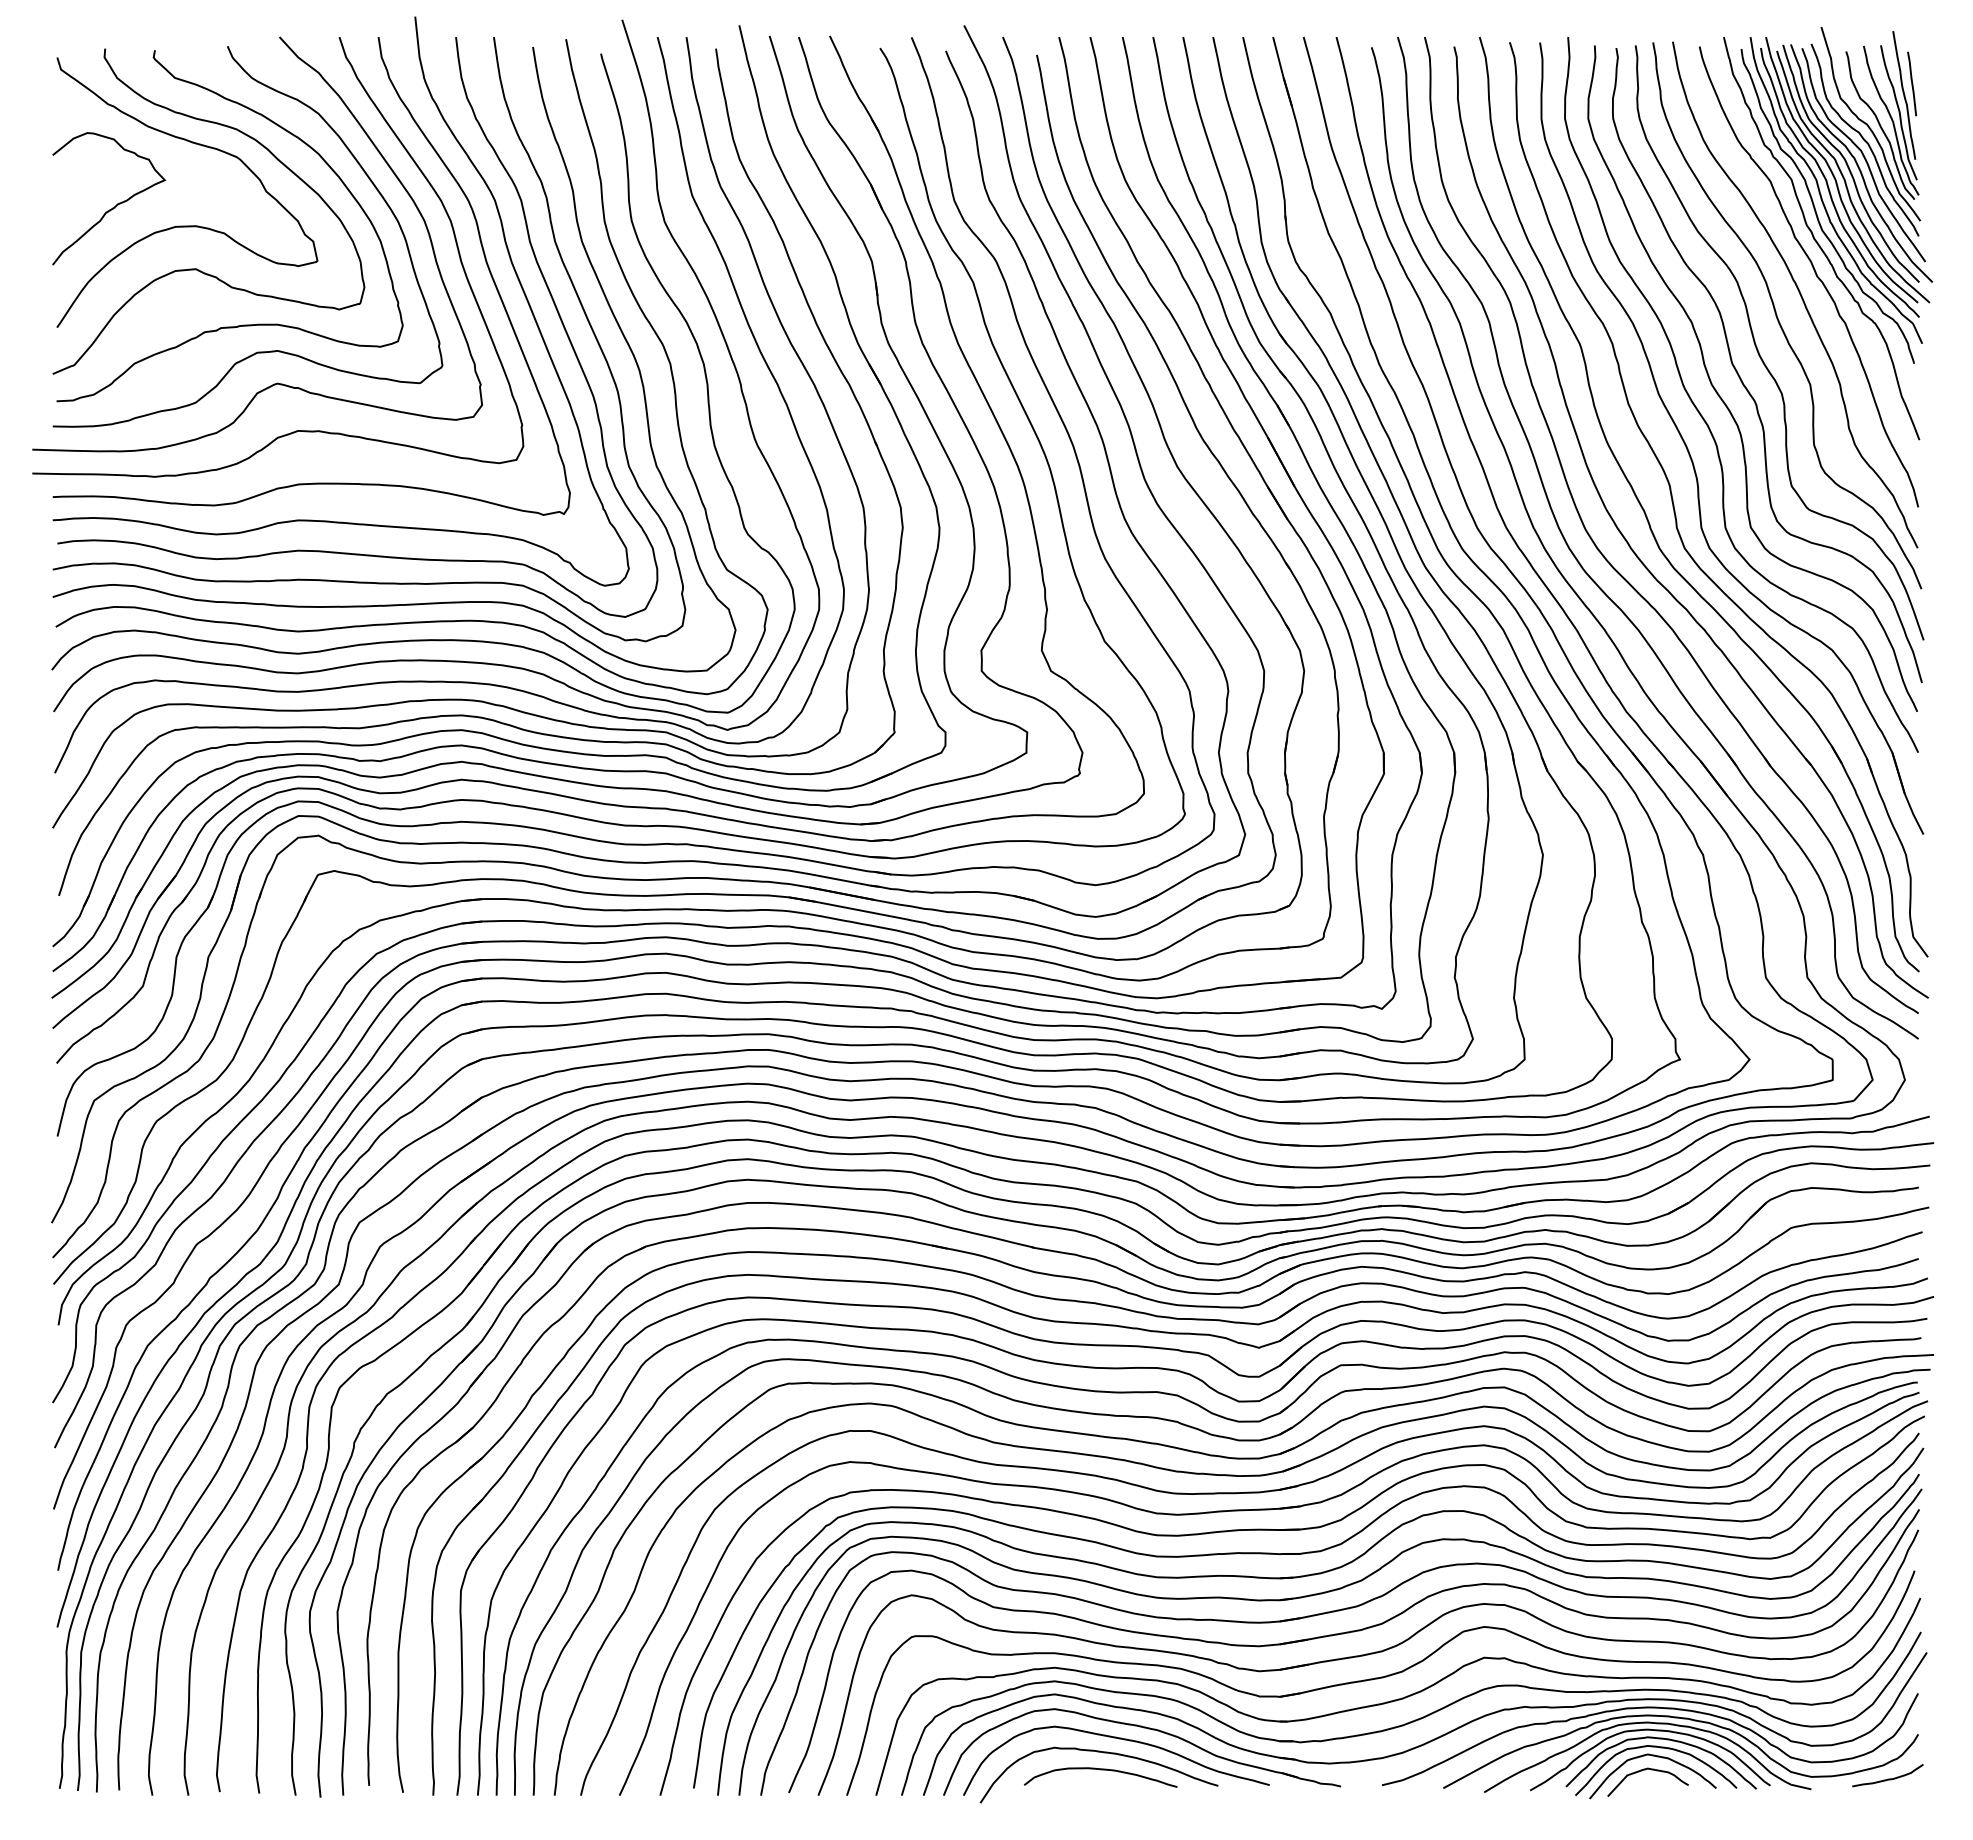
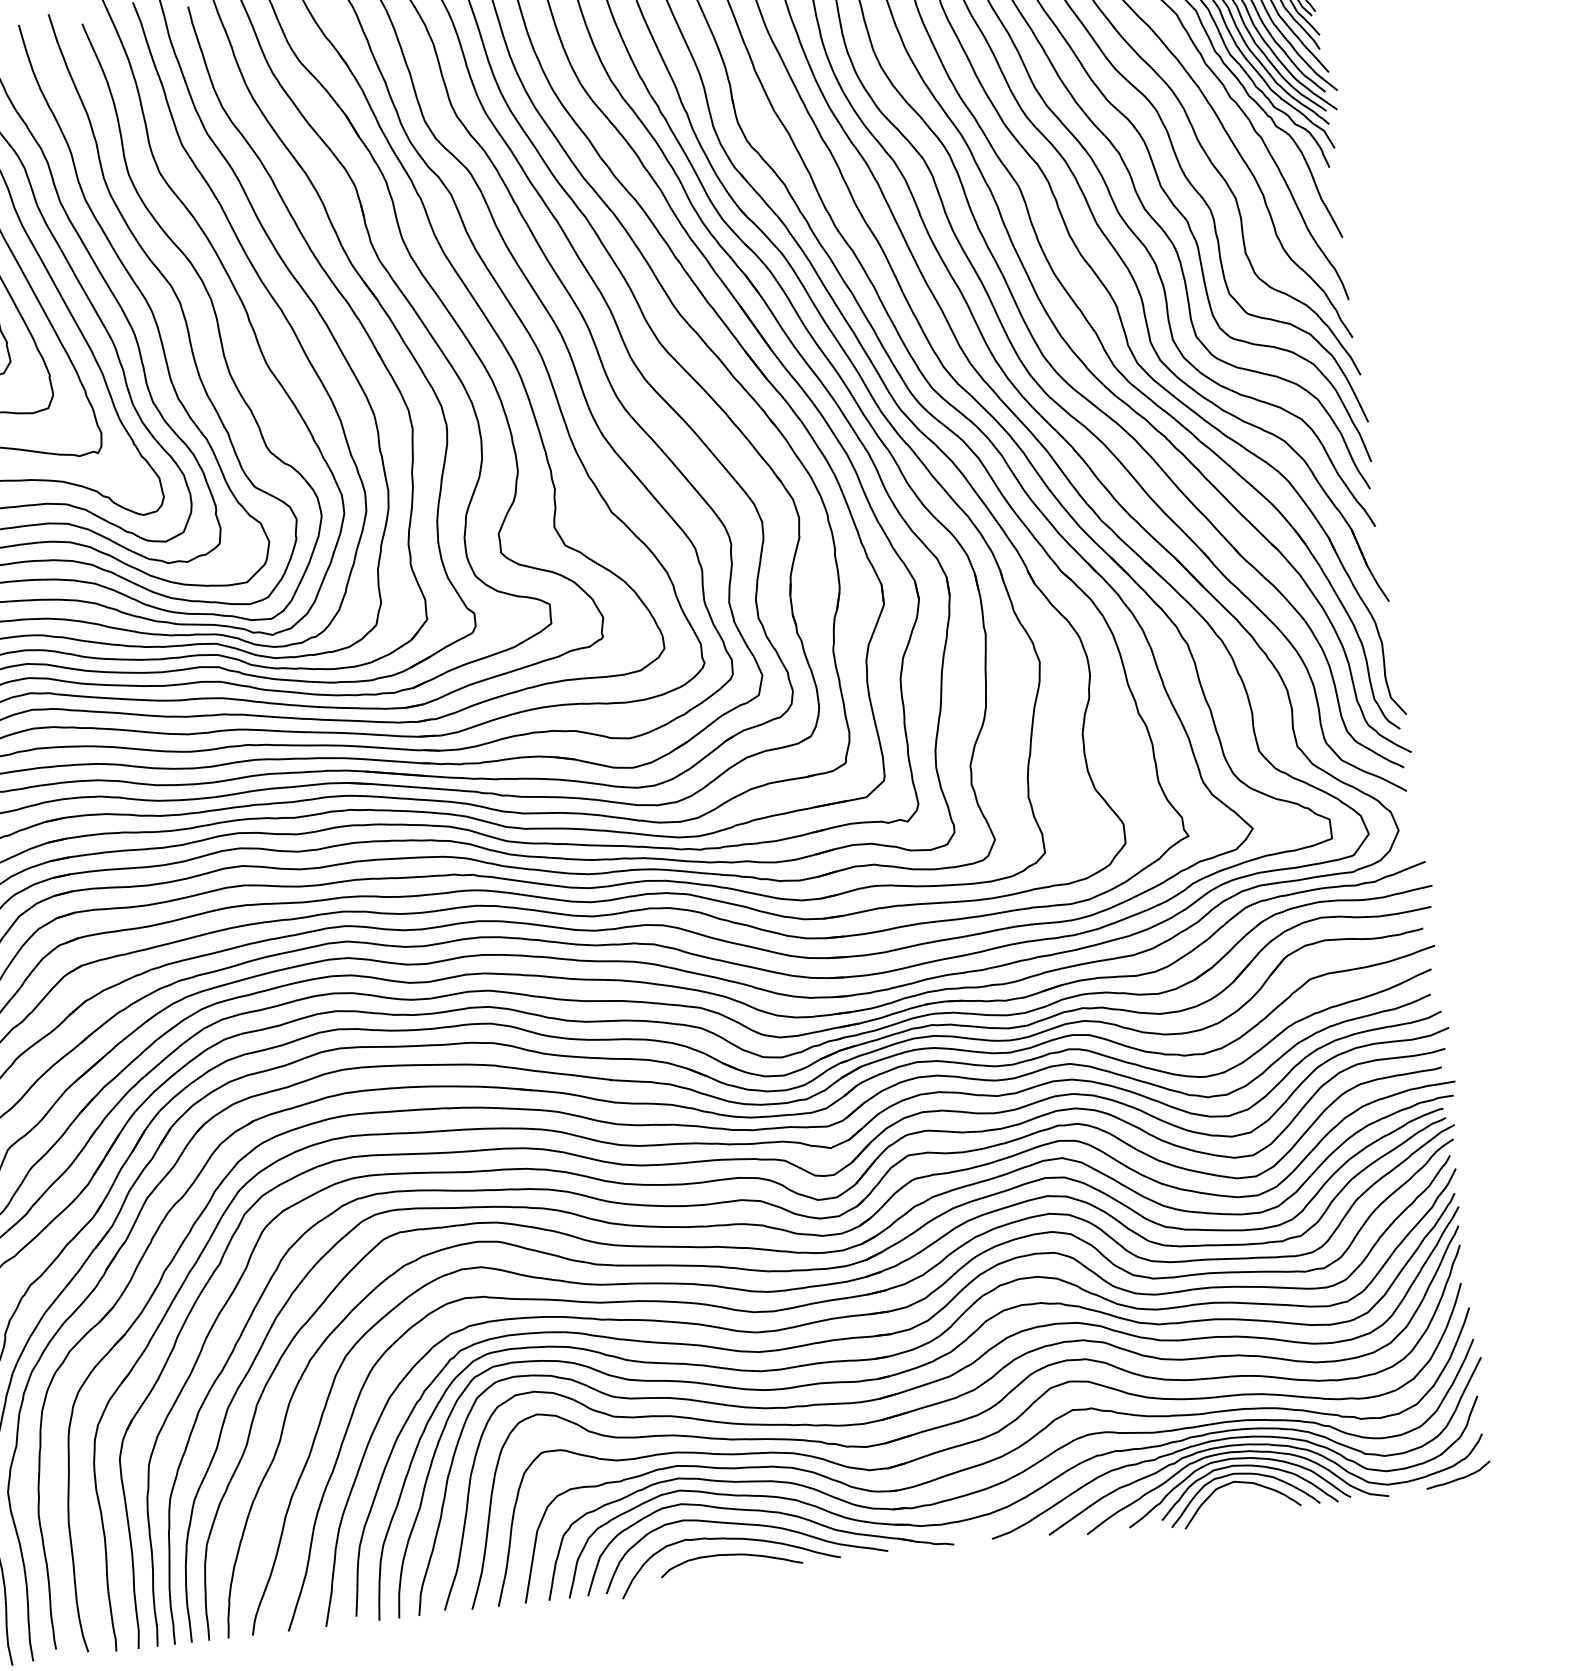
curve: (1645, 1770) -> (1233, 1496), removed

